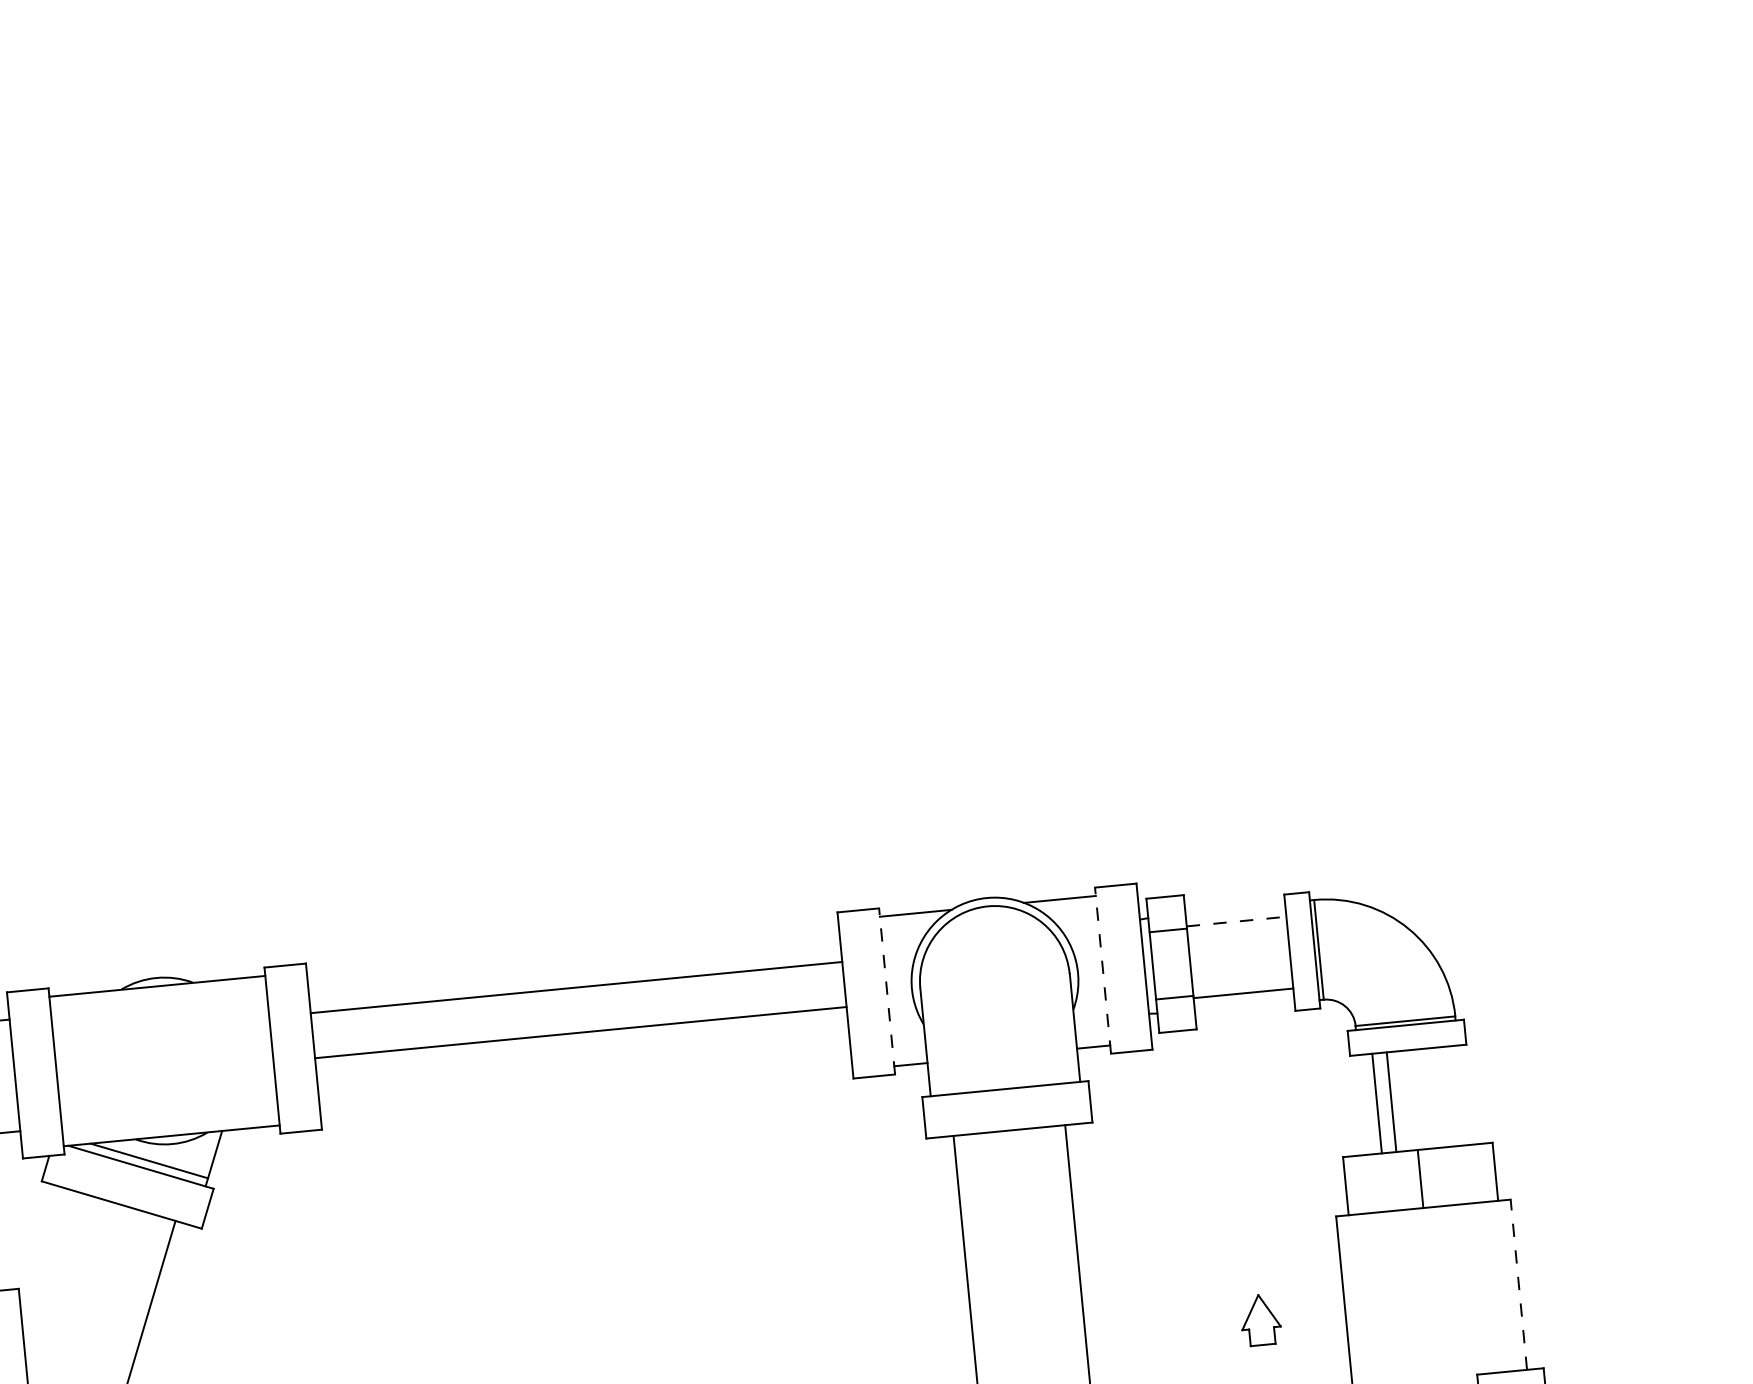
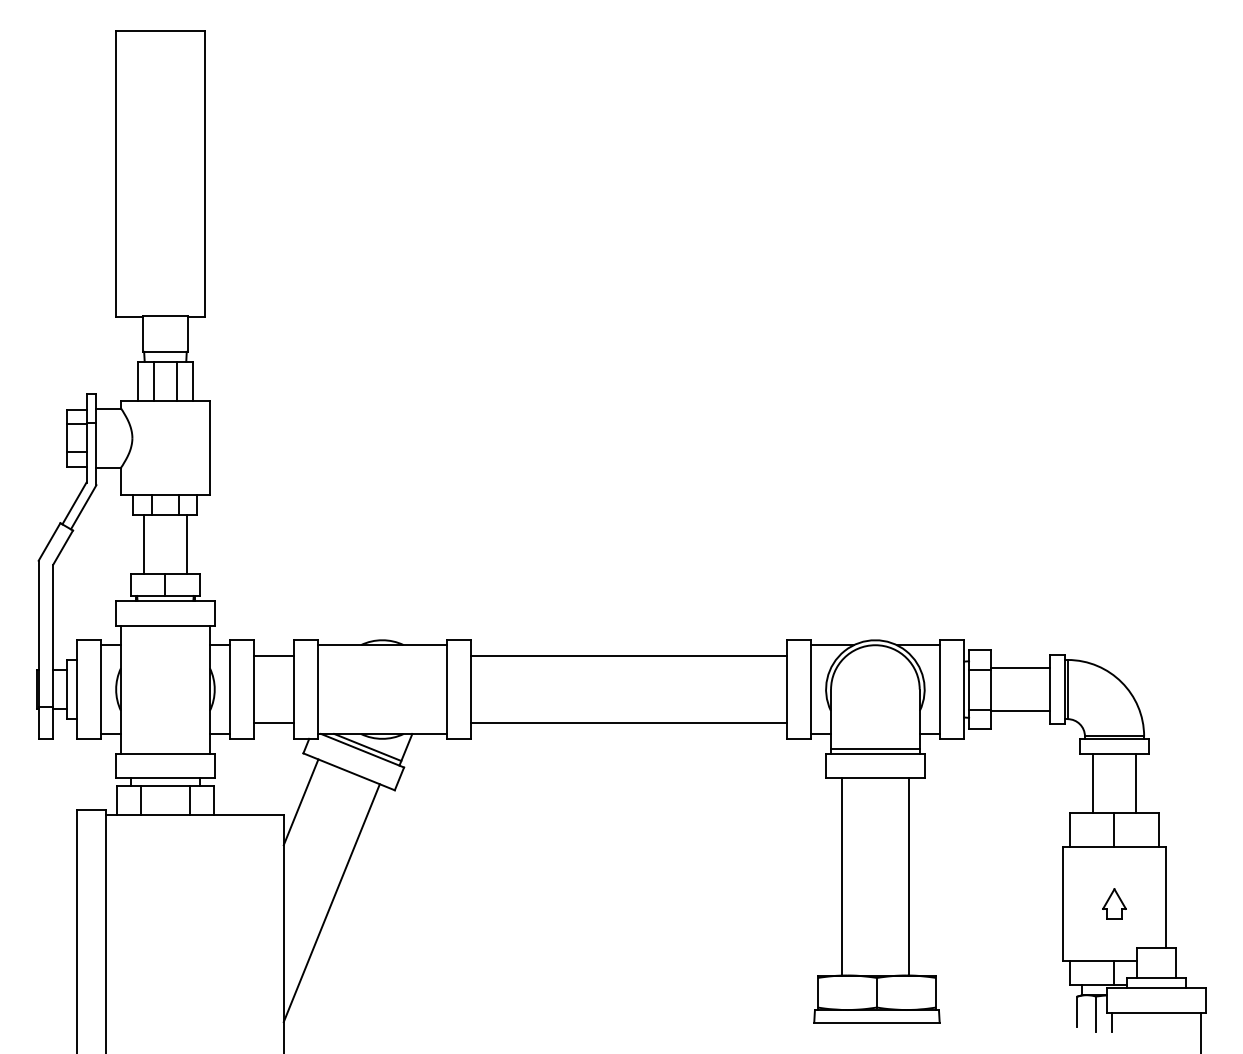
line: (1236, 922) -> (1020, 668), dashed -> solid
line: (1102, 970) -> (939, 689), dashed -> solid
line: (575, 987) -> (628, 722), moved
line: (887, 991) -> (811, 689), dashed -> solid
line: (580, 1032) -> (628, 656), moved
line: (1004, 1080) -> (875, 748), added
line: (1390, 1100) -> (1135, 782), moved
line: (44, 1264) -> (300, 802), added
line: (1519, 1284) -> (1166, 897), dashed -> solid
part: (1260, 1319) -> (1114, 903), moved

